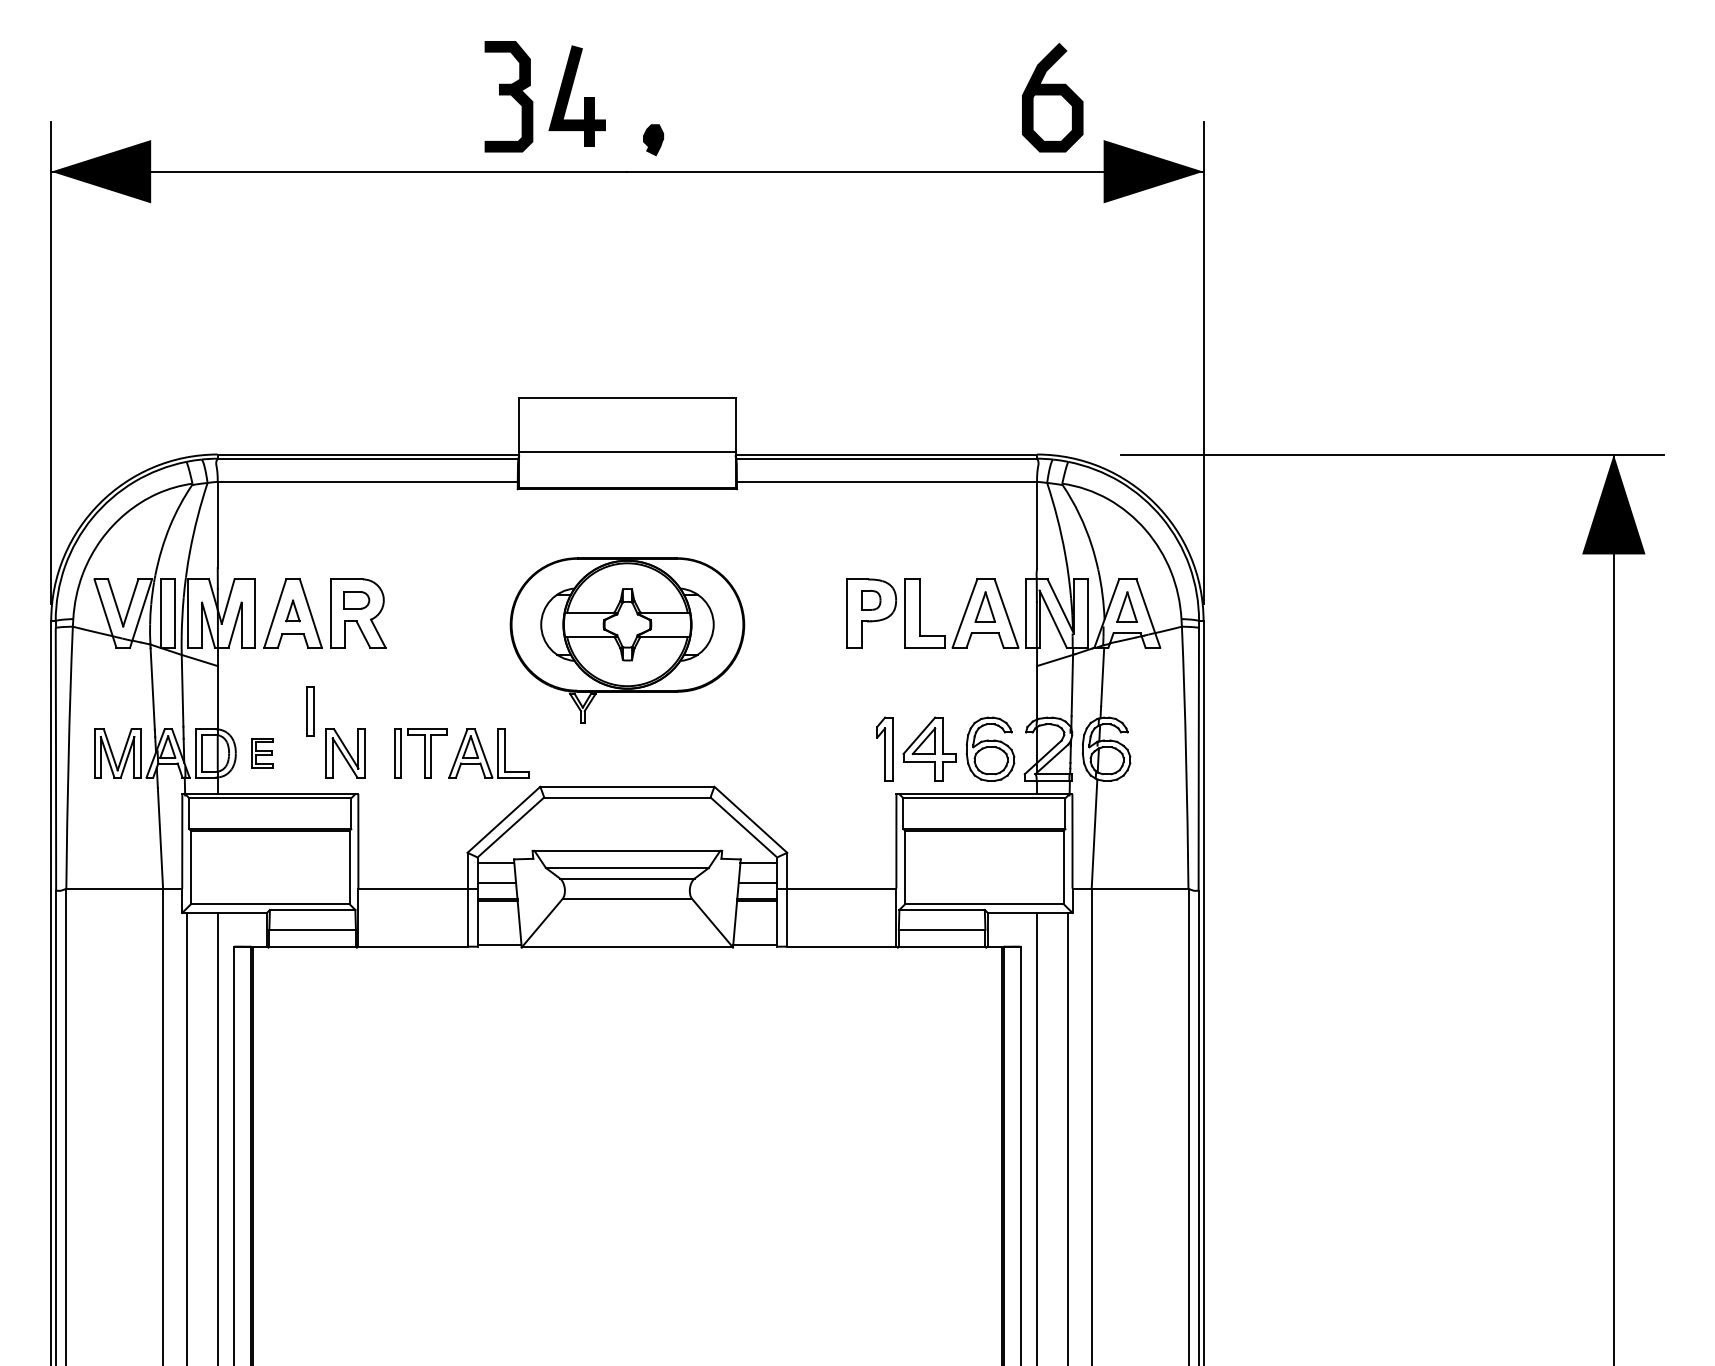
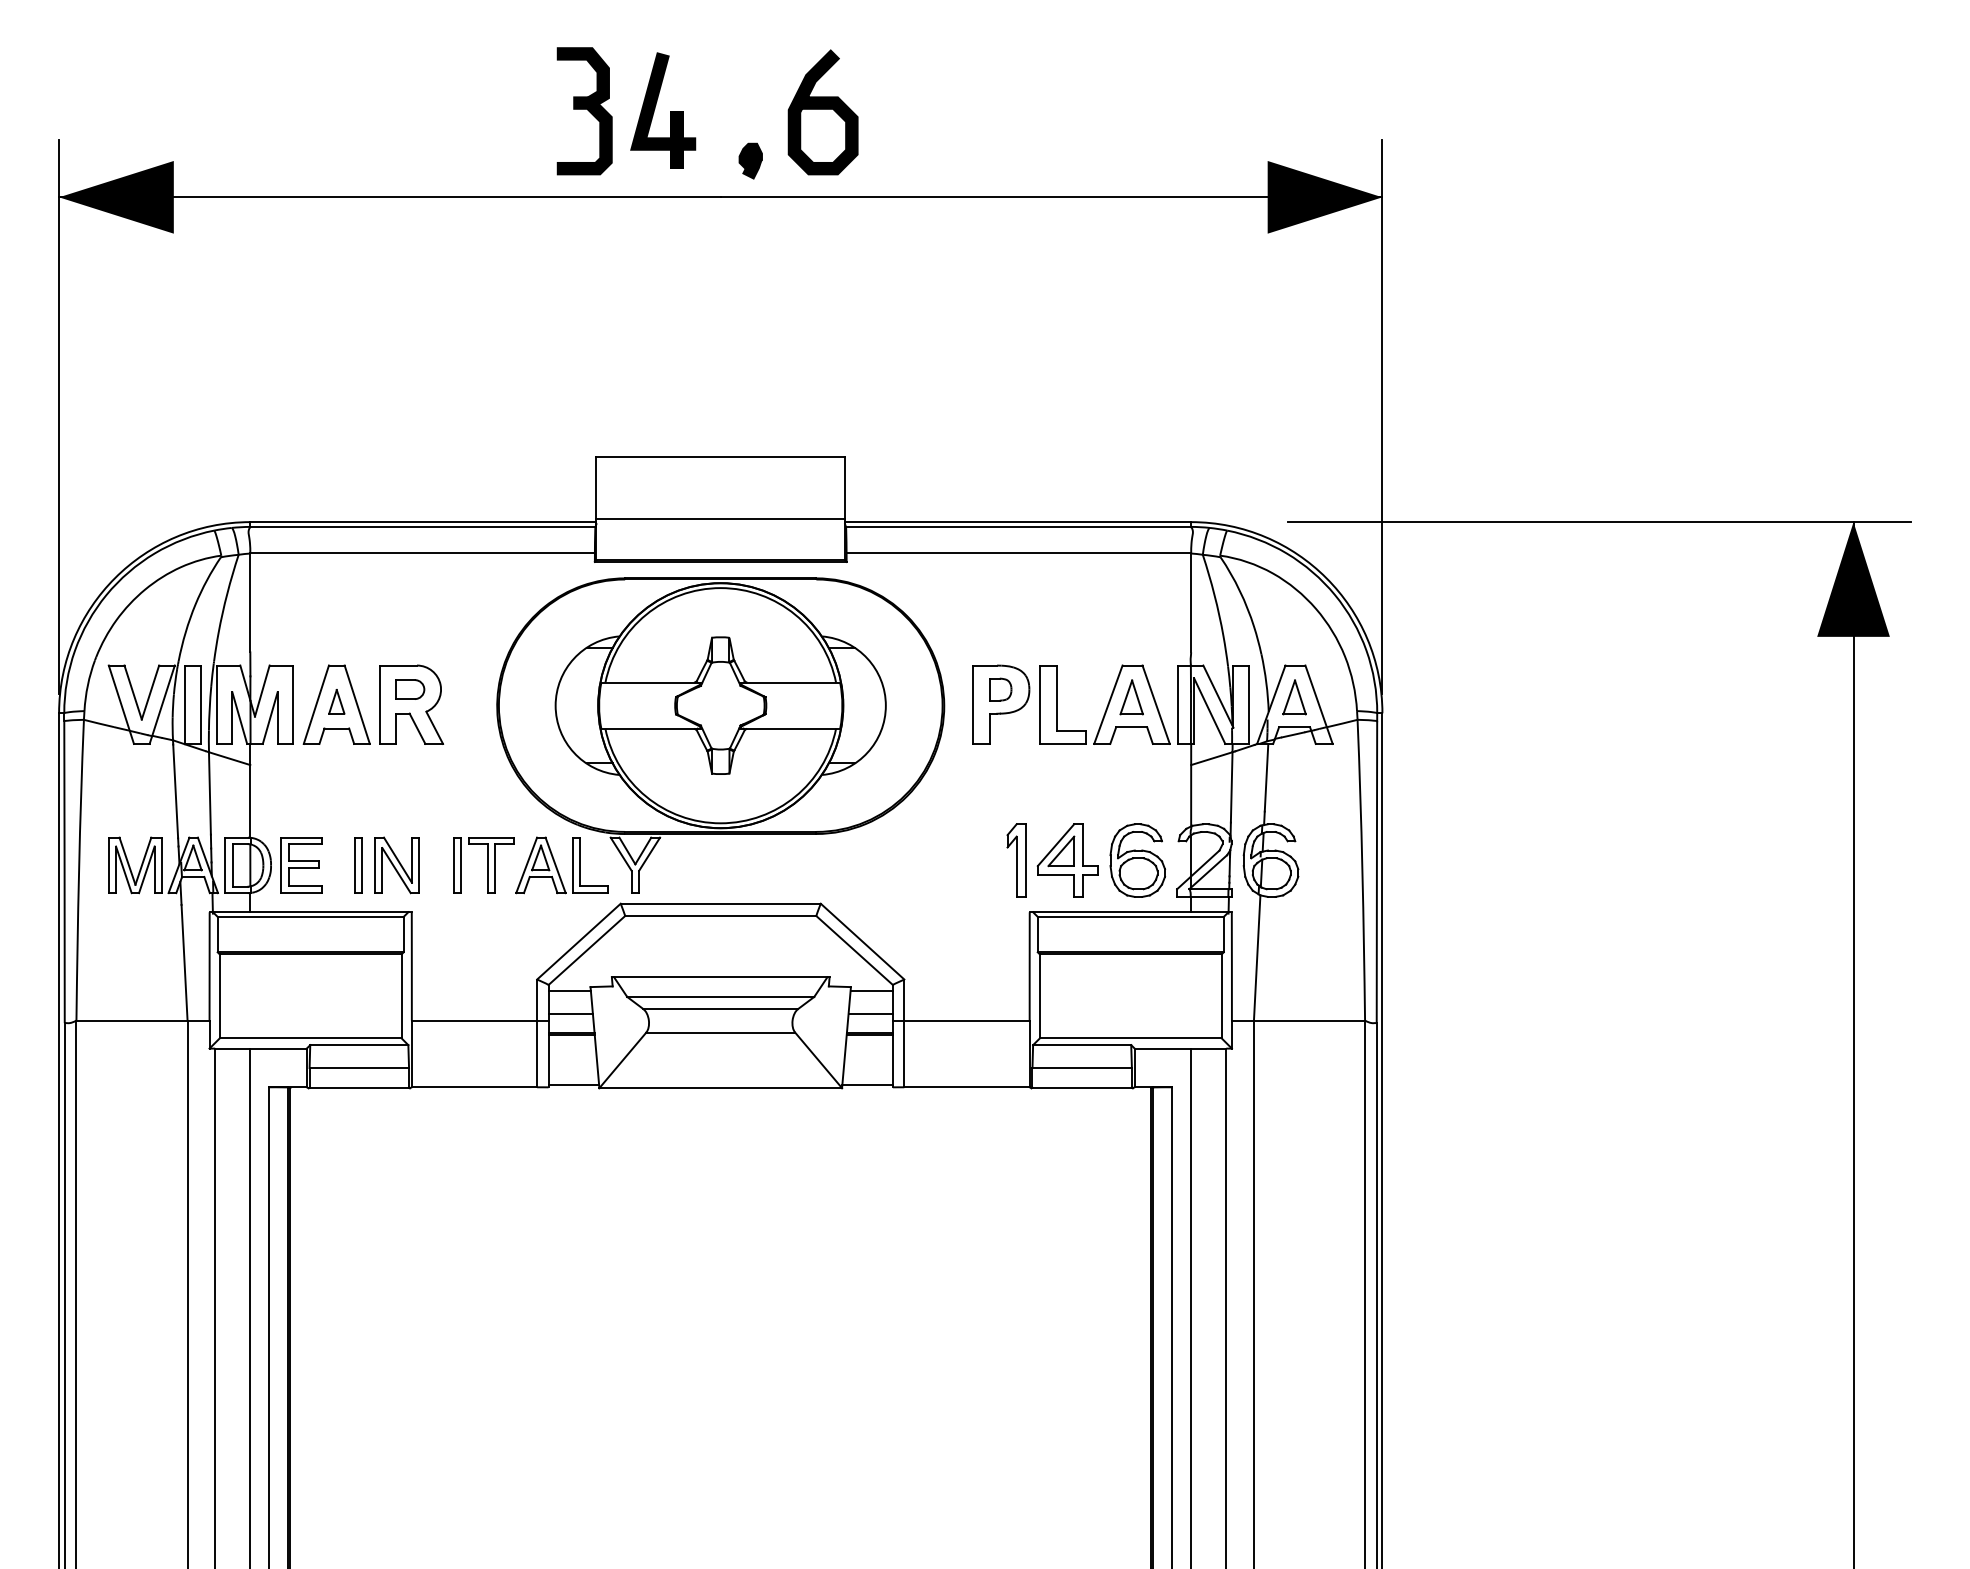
curve: (1052, 95) -> (822, 109), moved
part: (627, 640) -> (720, 735), size x1.67
part: (310, 711) -> (358, 865), moved
part: (262, 753) -> (301, 865), size x1.67

